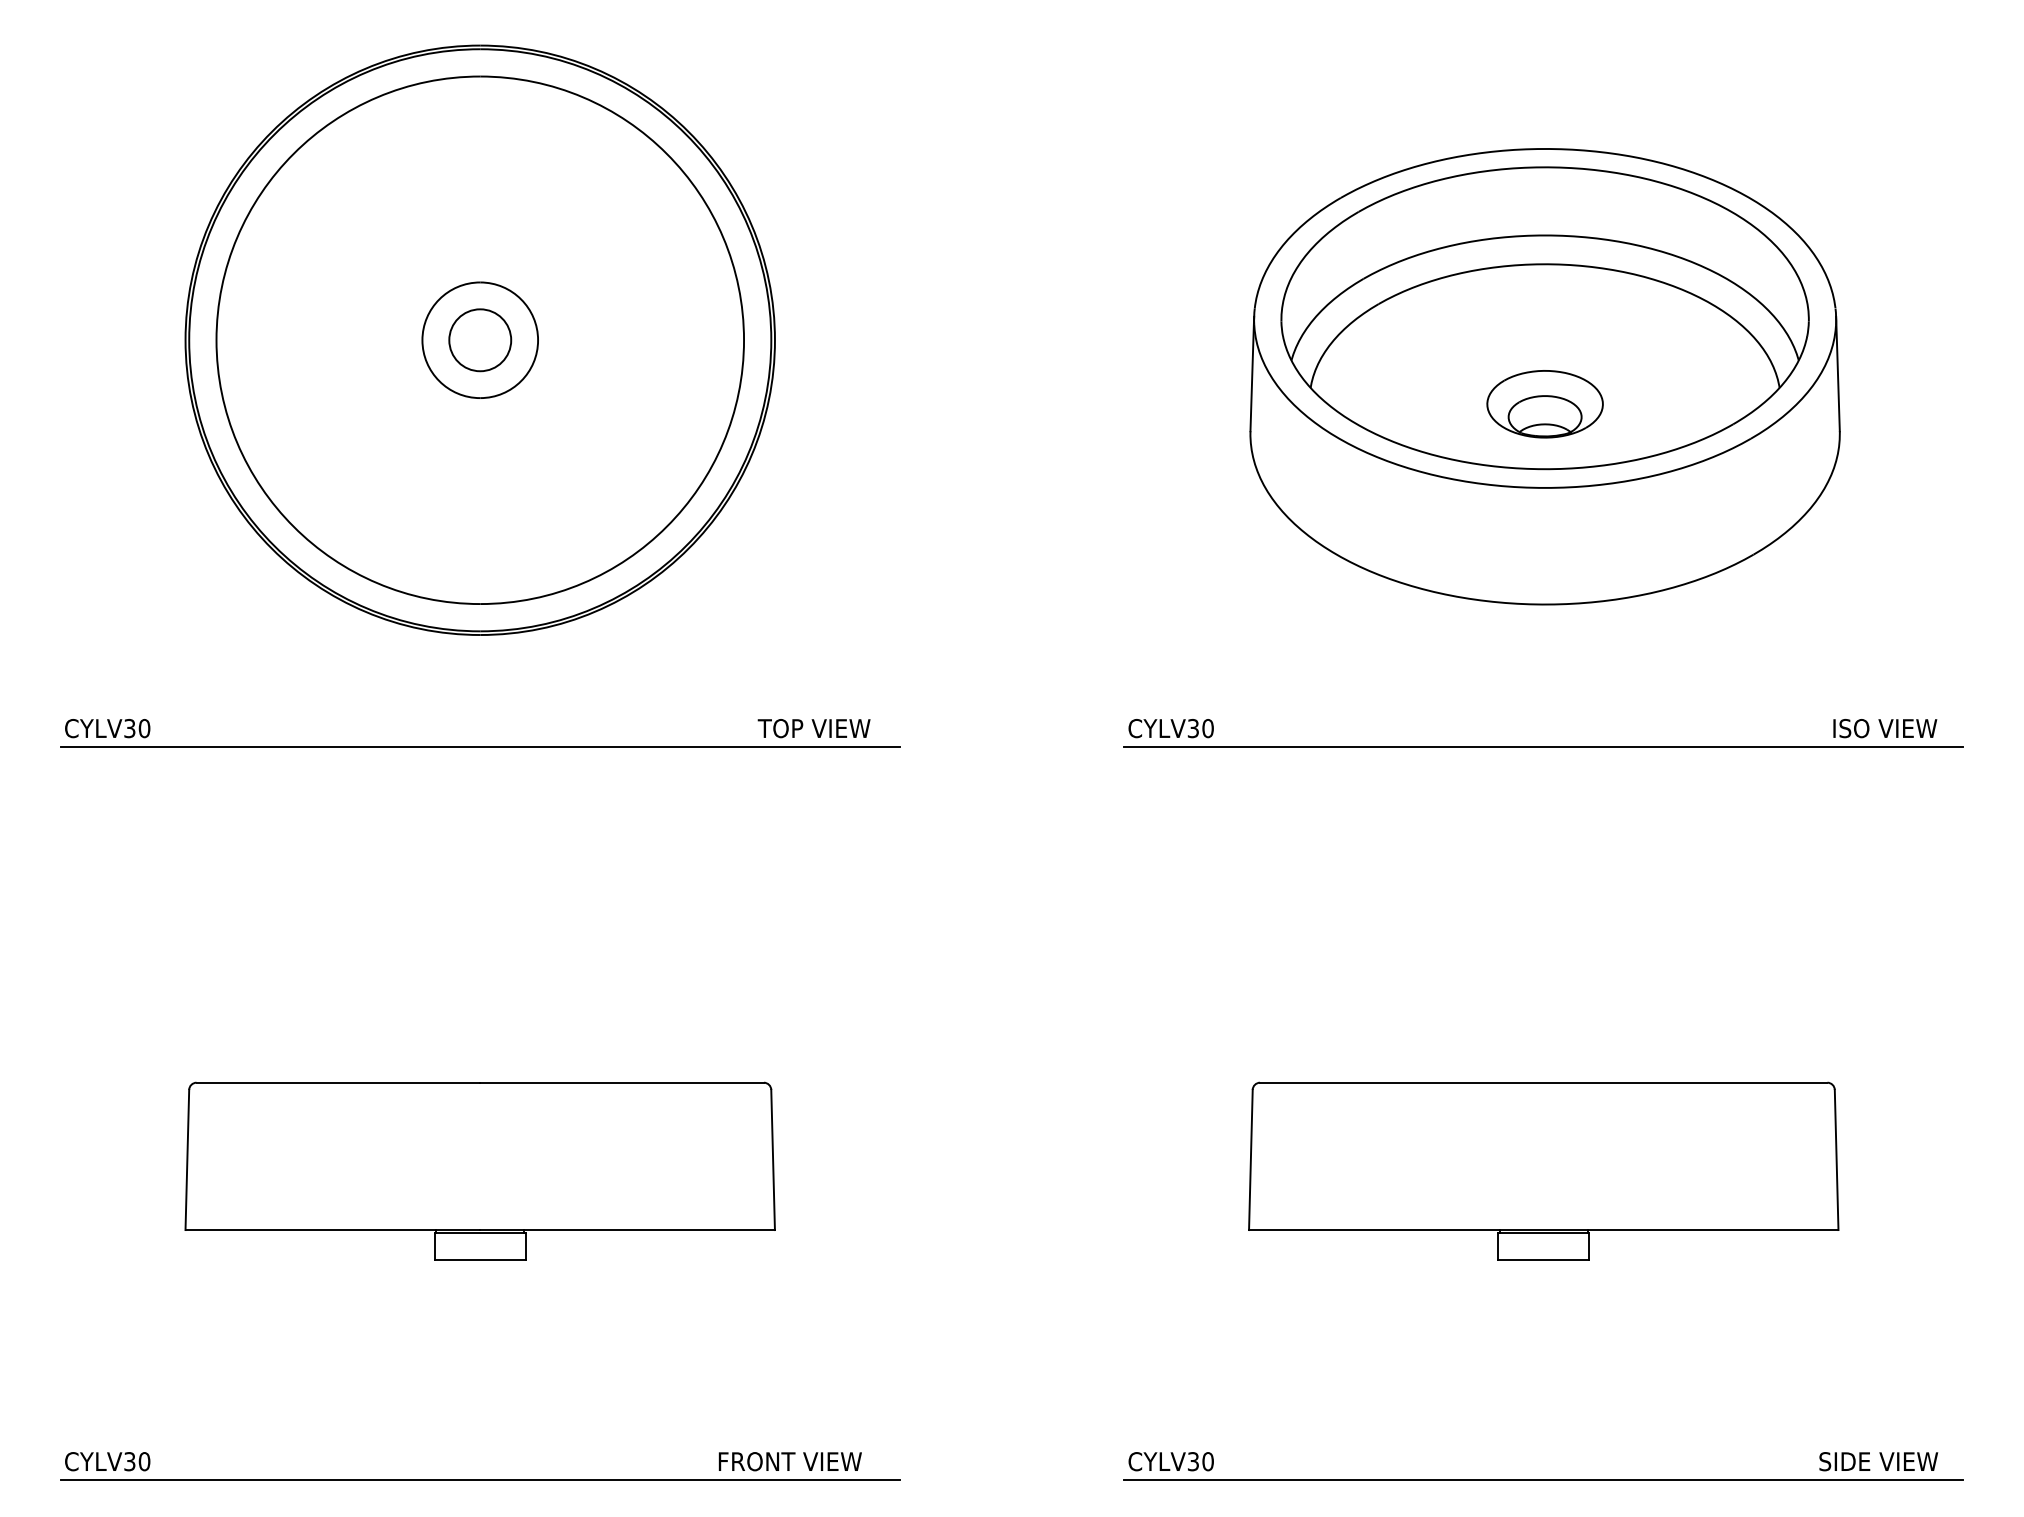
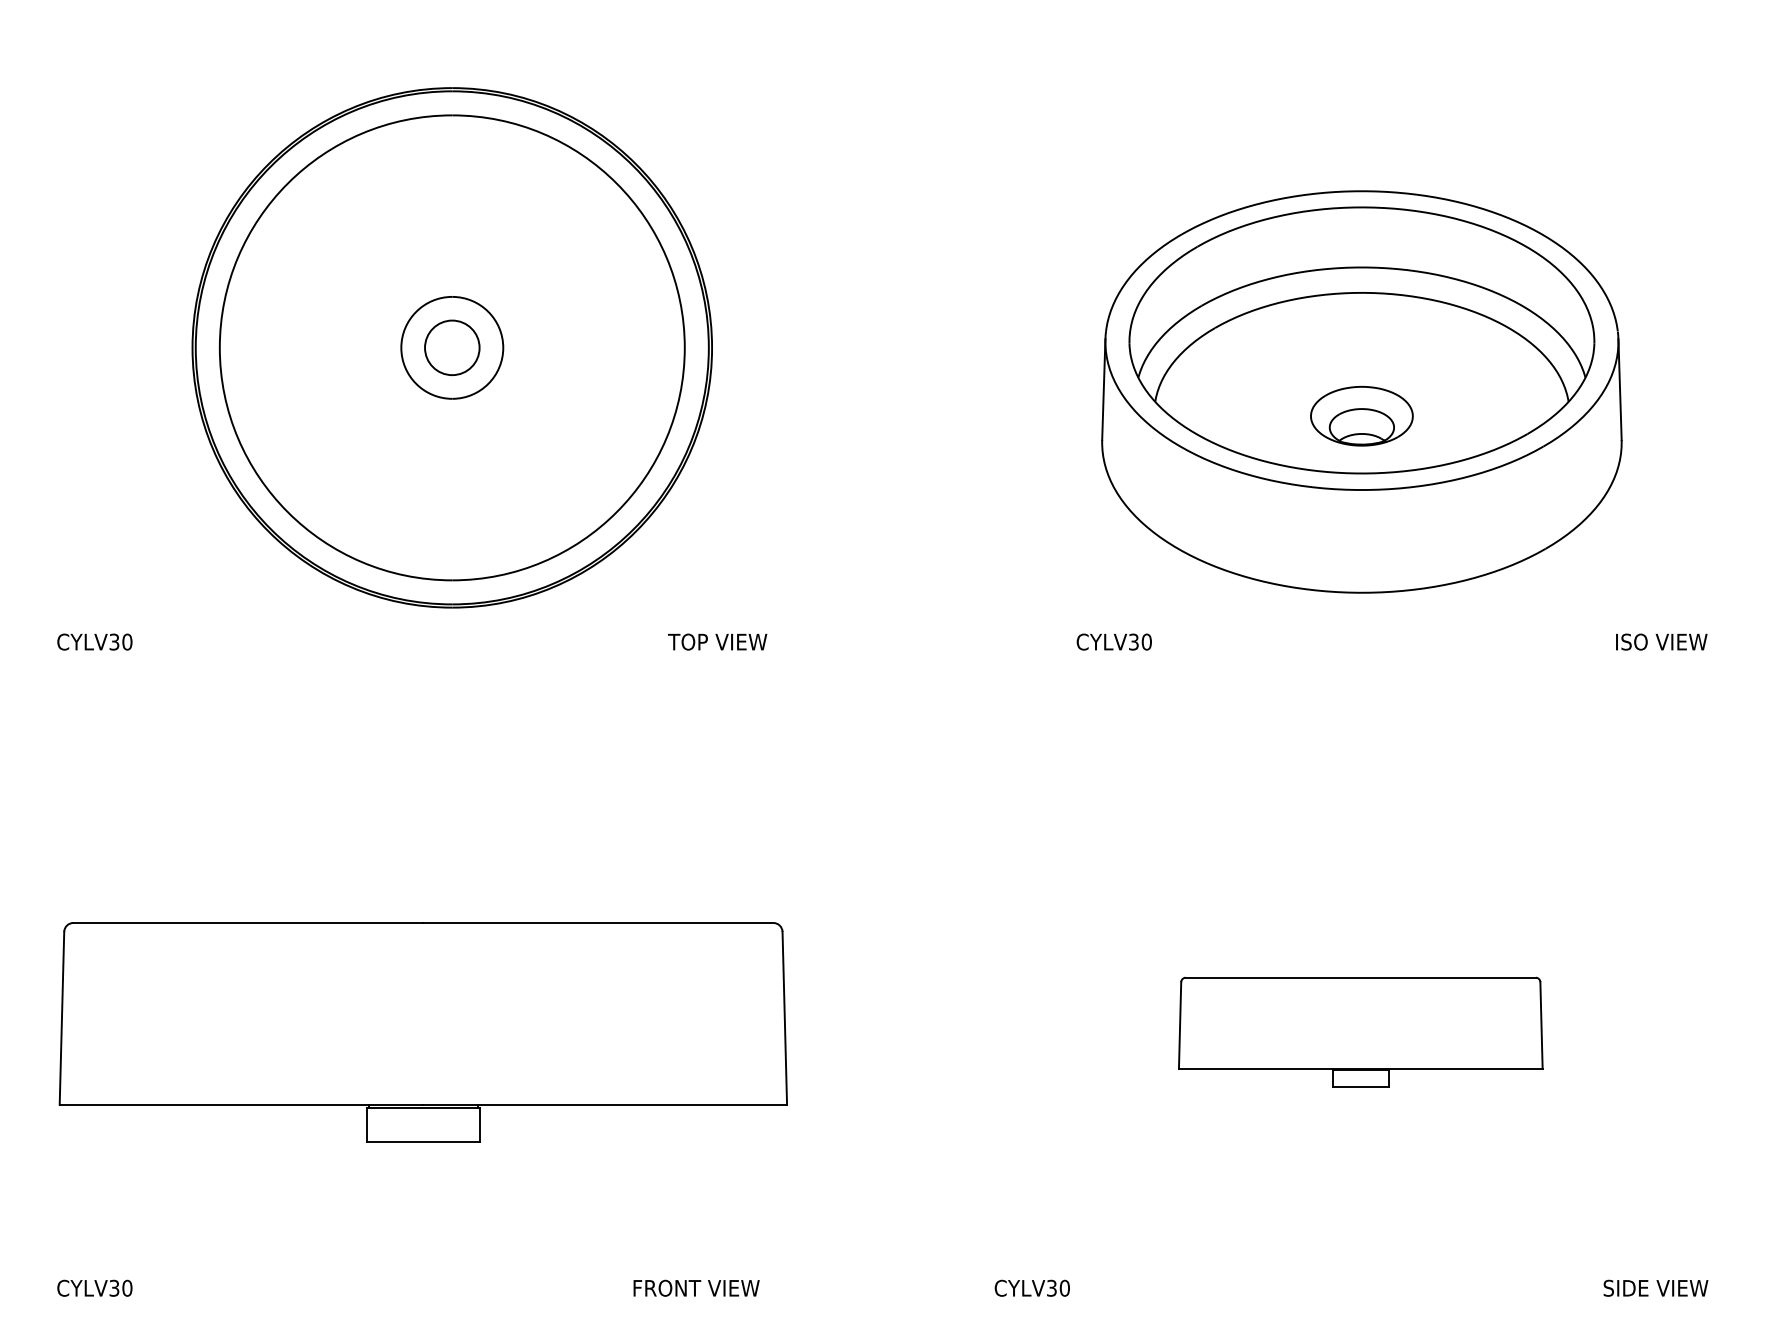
part: (479, 339) -> (451, 347), moved
part: (1544, 376) -> (1361, 391), moved
text: (1170, 727) -> (1113, 641), moved
line: (480, 747) -> (423, 658), removed
line: (1543, 747) -> (1360, 658), removed
part: (479, 1171) -> (422, 1032), size x1.4
part: (1543, 1171) -> (1360, 1032), size x0.7
line: (480, 1480) -> (423, 1304), removed
line: (1543, 1480) -> (1360, 1304), removed

